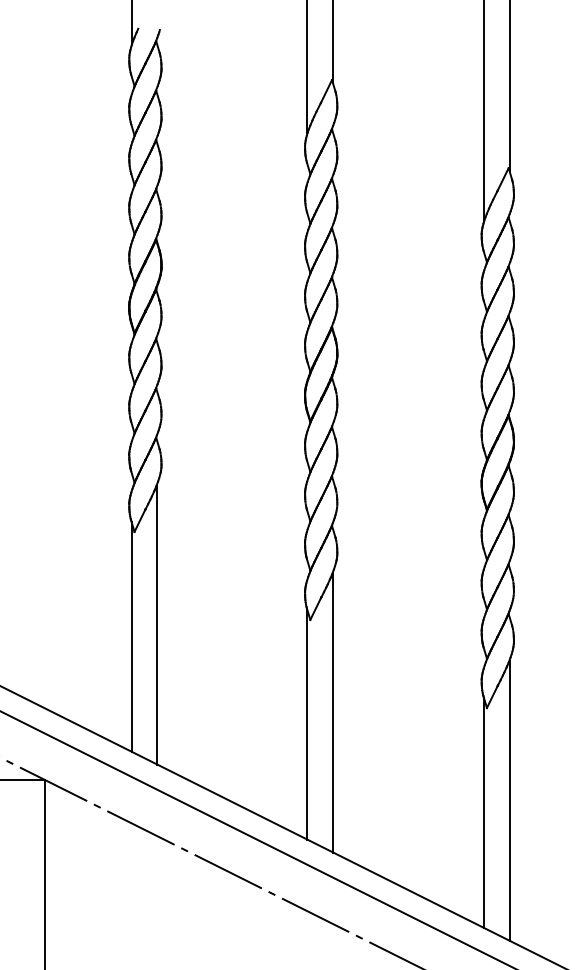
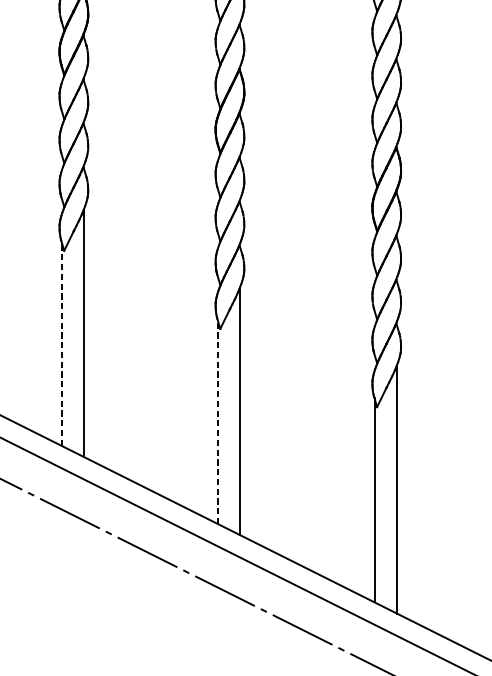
line: (131, 636) -> (61, 343), solid -> dashed
line: (307, 724) -> (217, 421), solid -> dashed

